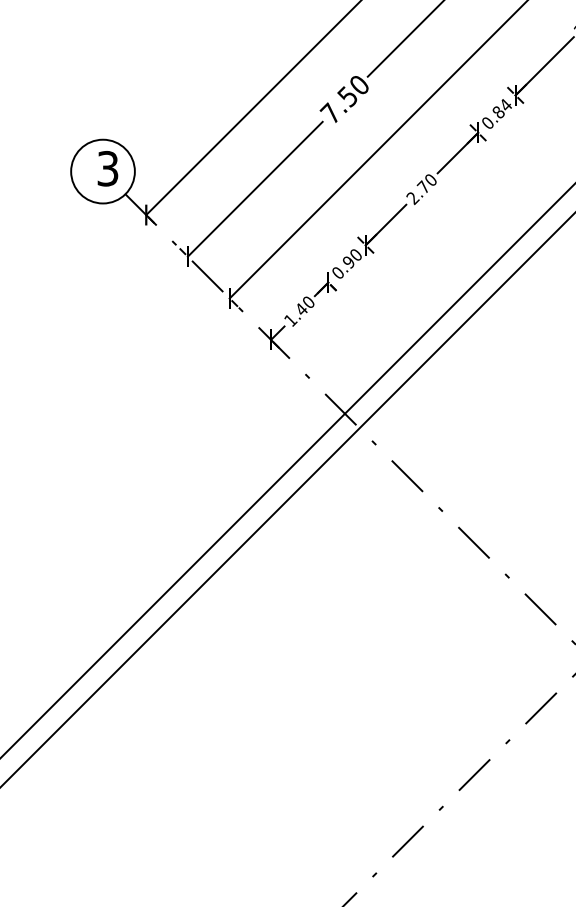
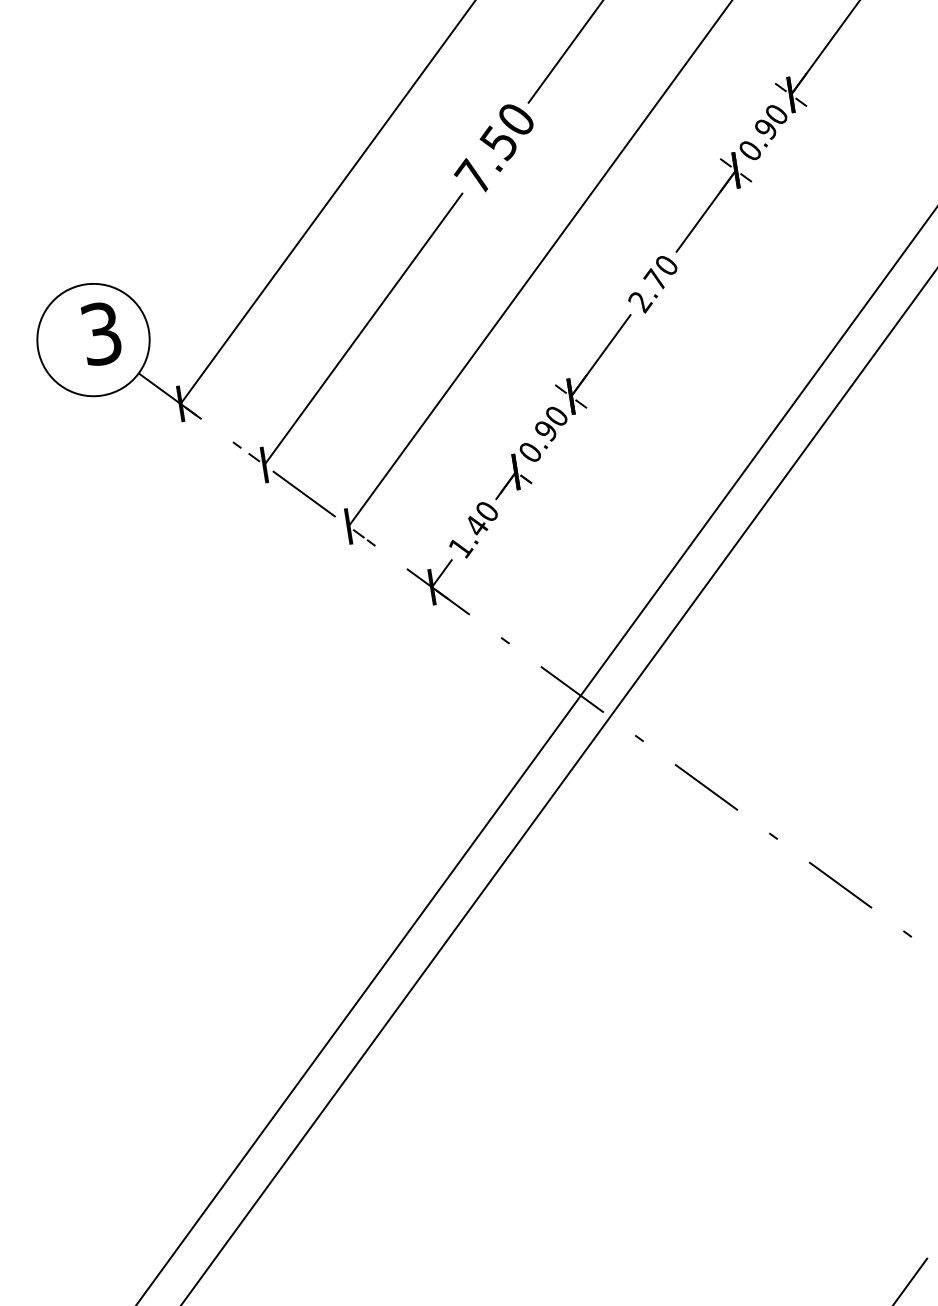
text: (502, 108) -> (771, 121), 0.84 -> 0.90

